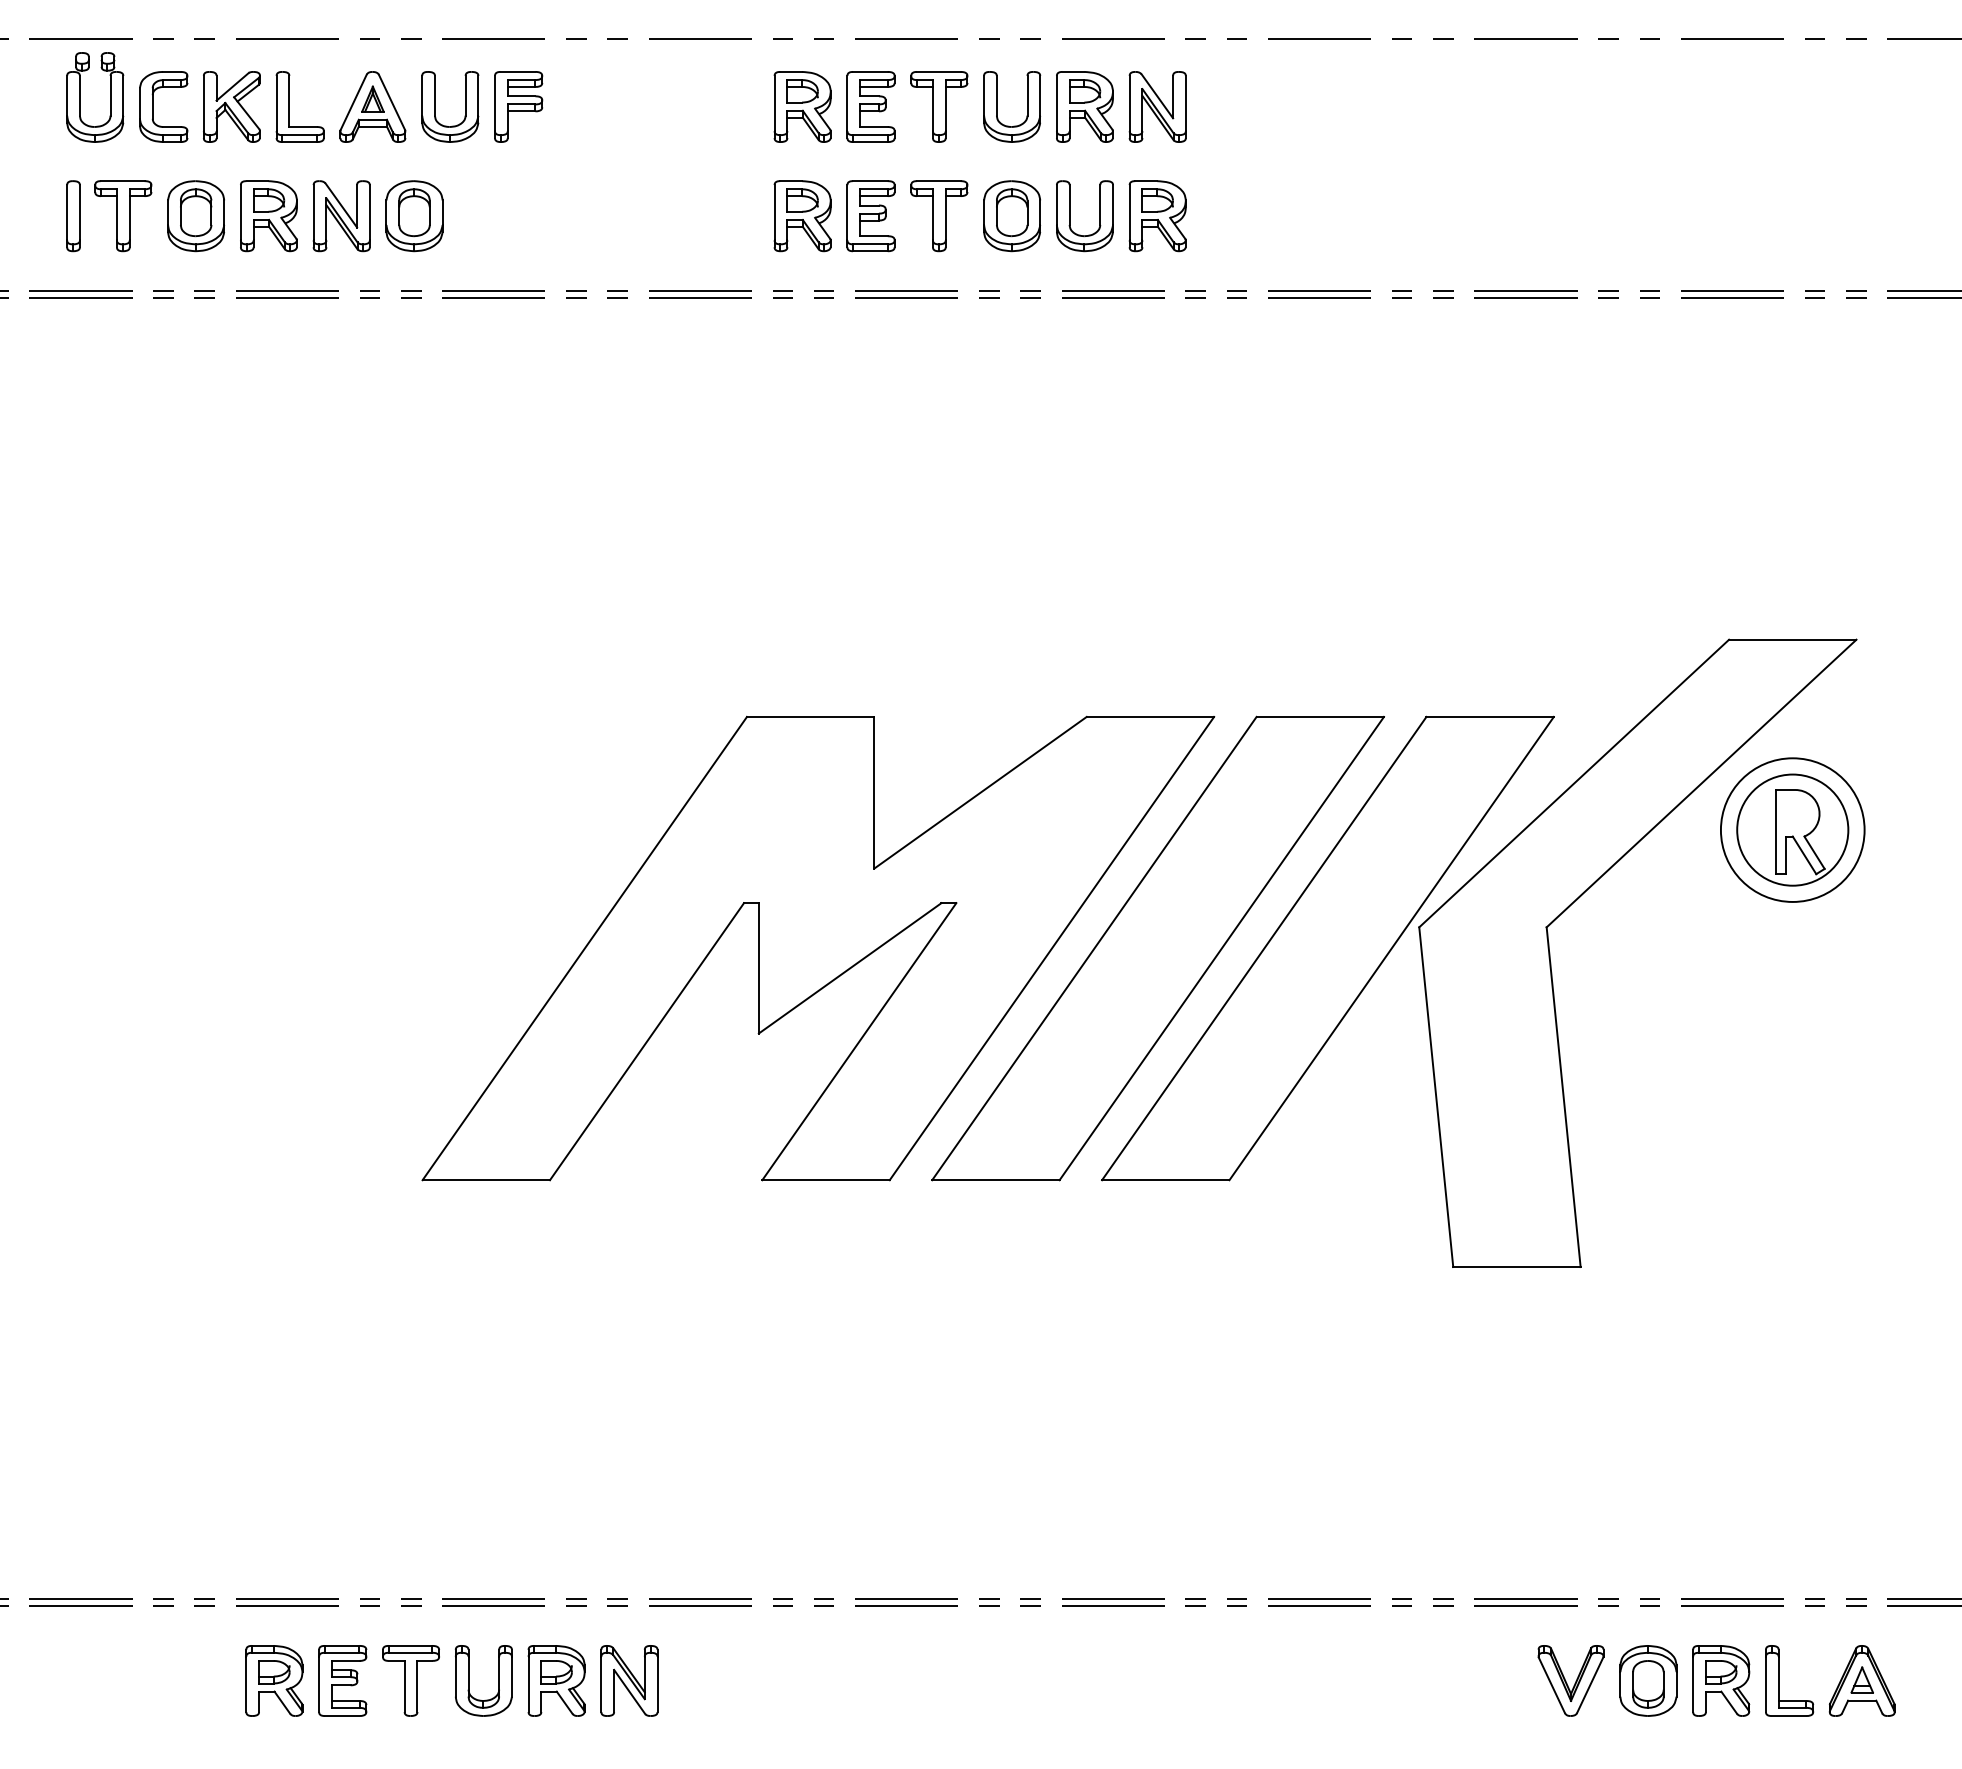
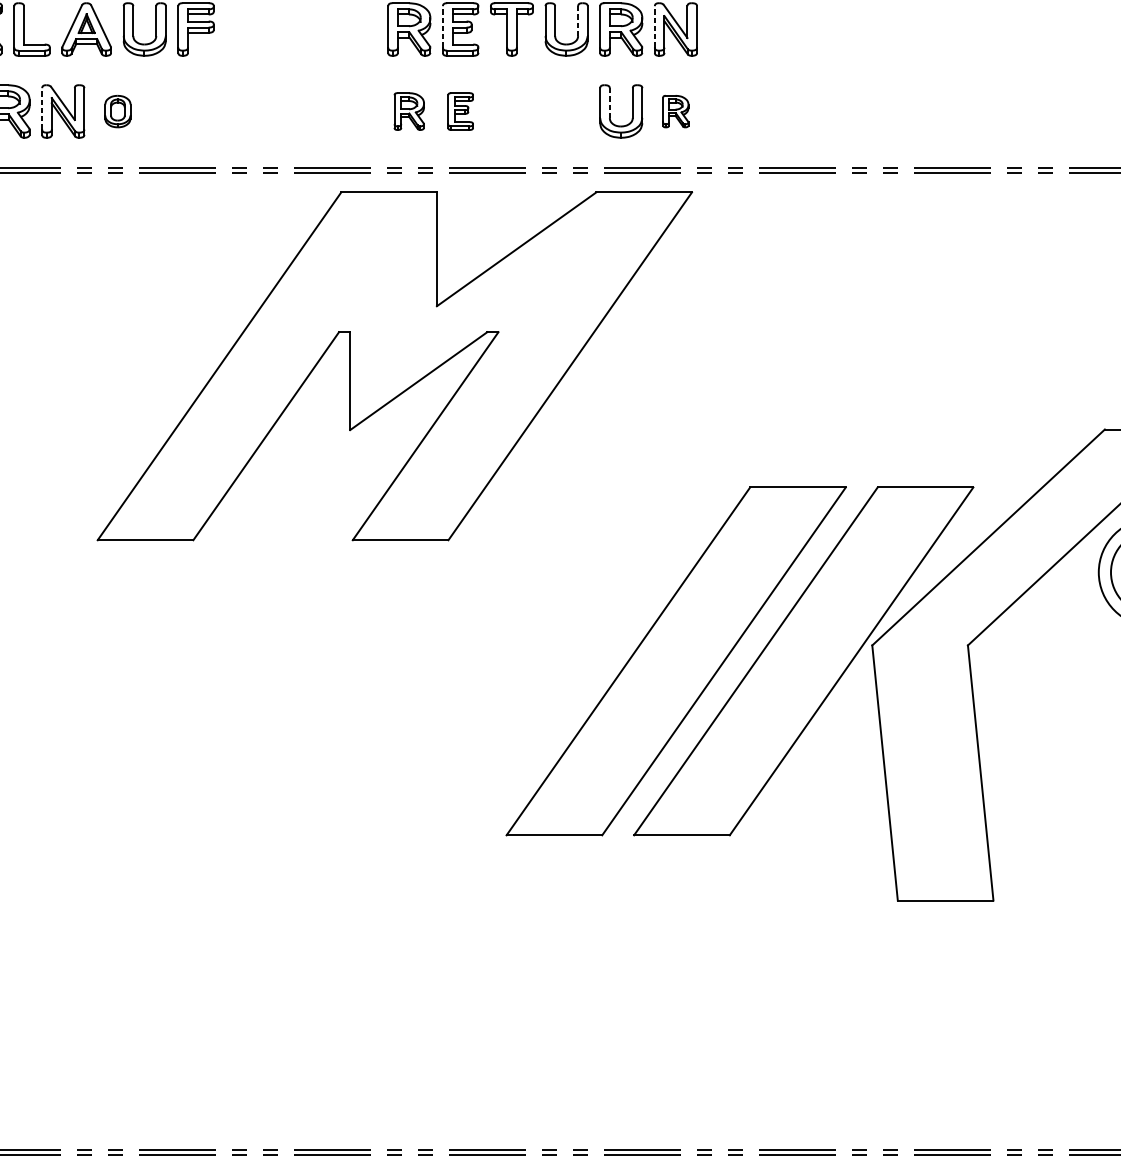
line: (1027, 95) -> (578, 20), solid -> dashed
line: (847, 103) -> (443, 26), solid -> dashed
line: (1129, 103) -> (654, 26), solid -> dashed
line: (1069, 204) -> (609, 102), solid -> dashed
line: (313, 212) -> (42, 108), solid -> dashed
part: (414, 216) -> (117, 111), size x0.6
part: (802, 216) -> (409, 111), size x0.7
part: (870, 216) -> (460, 111), size x0.7
part: (939, 216) -> (512, 111), removed
part: (1012, 216) -> (566, 111), removed
part: (1157, 216) -> (675, 111), size x0.6
part: (818, 948) -> (394, 366), moved

